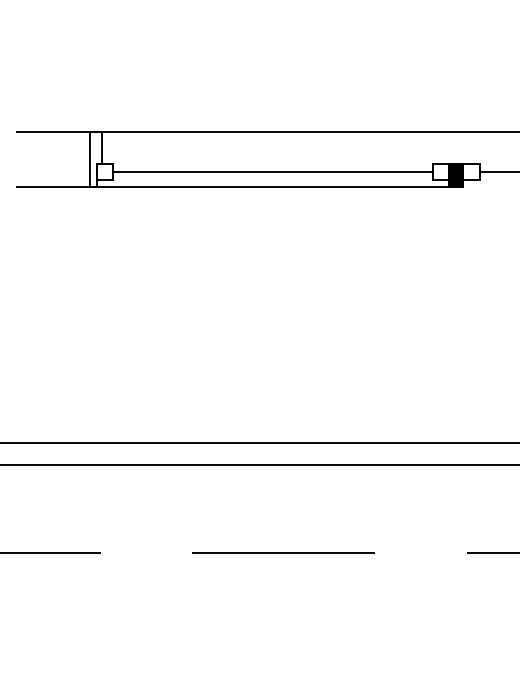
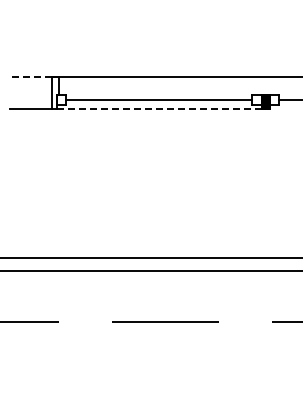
line: (52, 131) -> (30, 76), solid -> dashed
line: (270, 186) -> (157, 108), solid -> dashed

